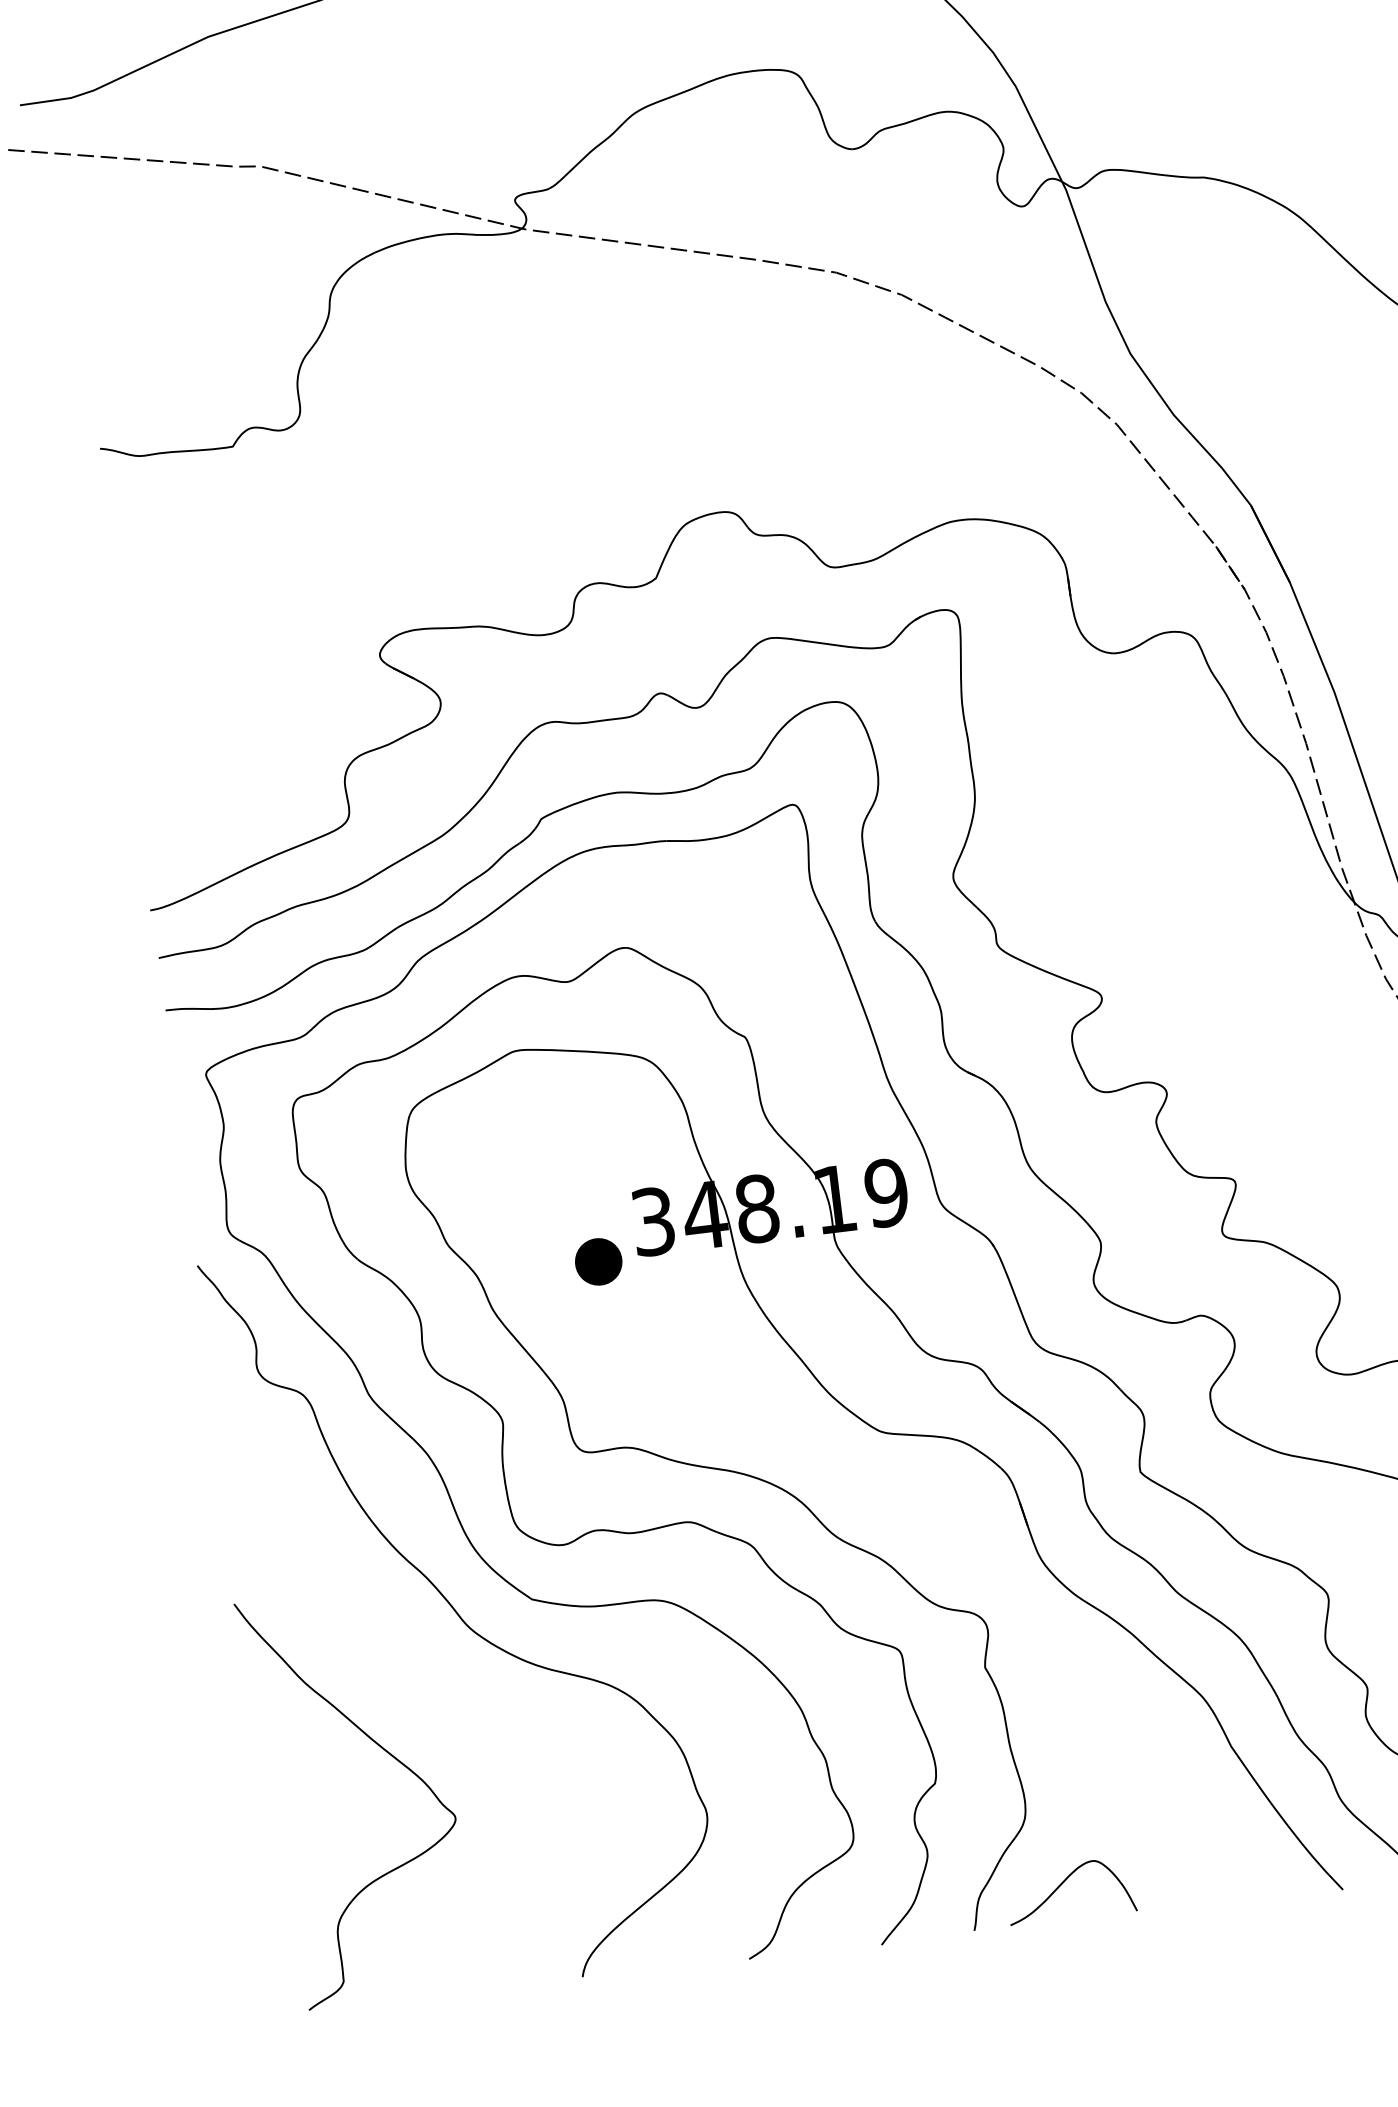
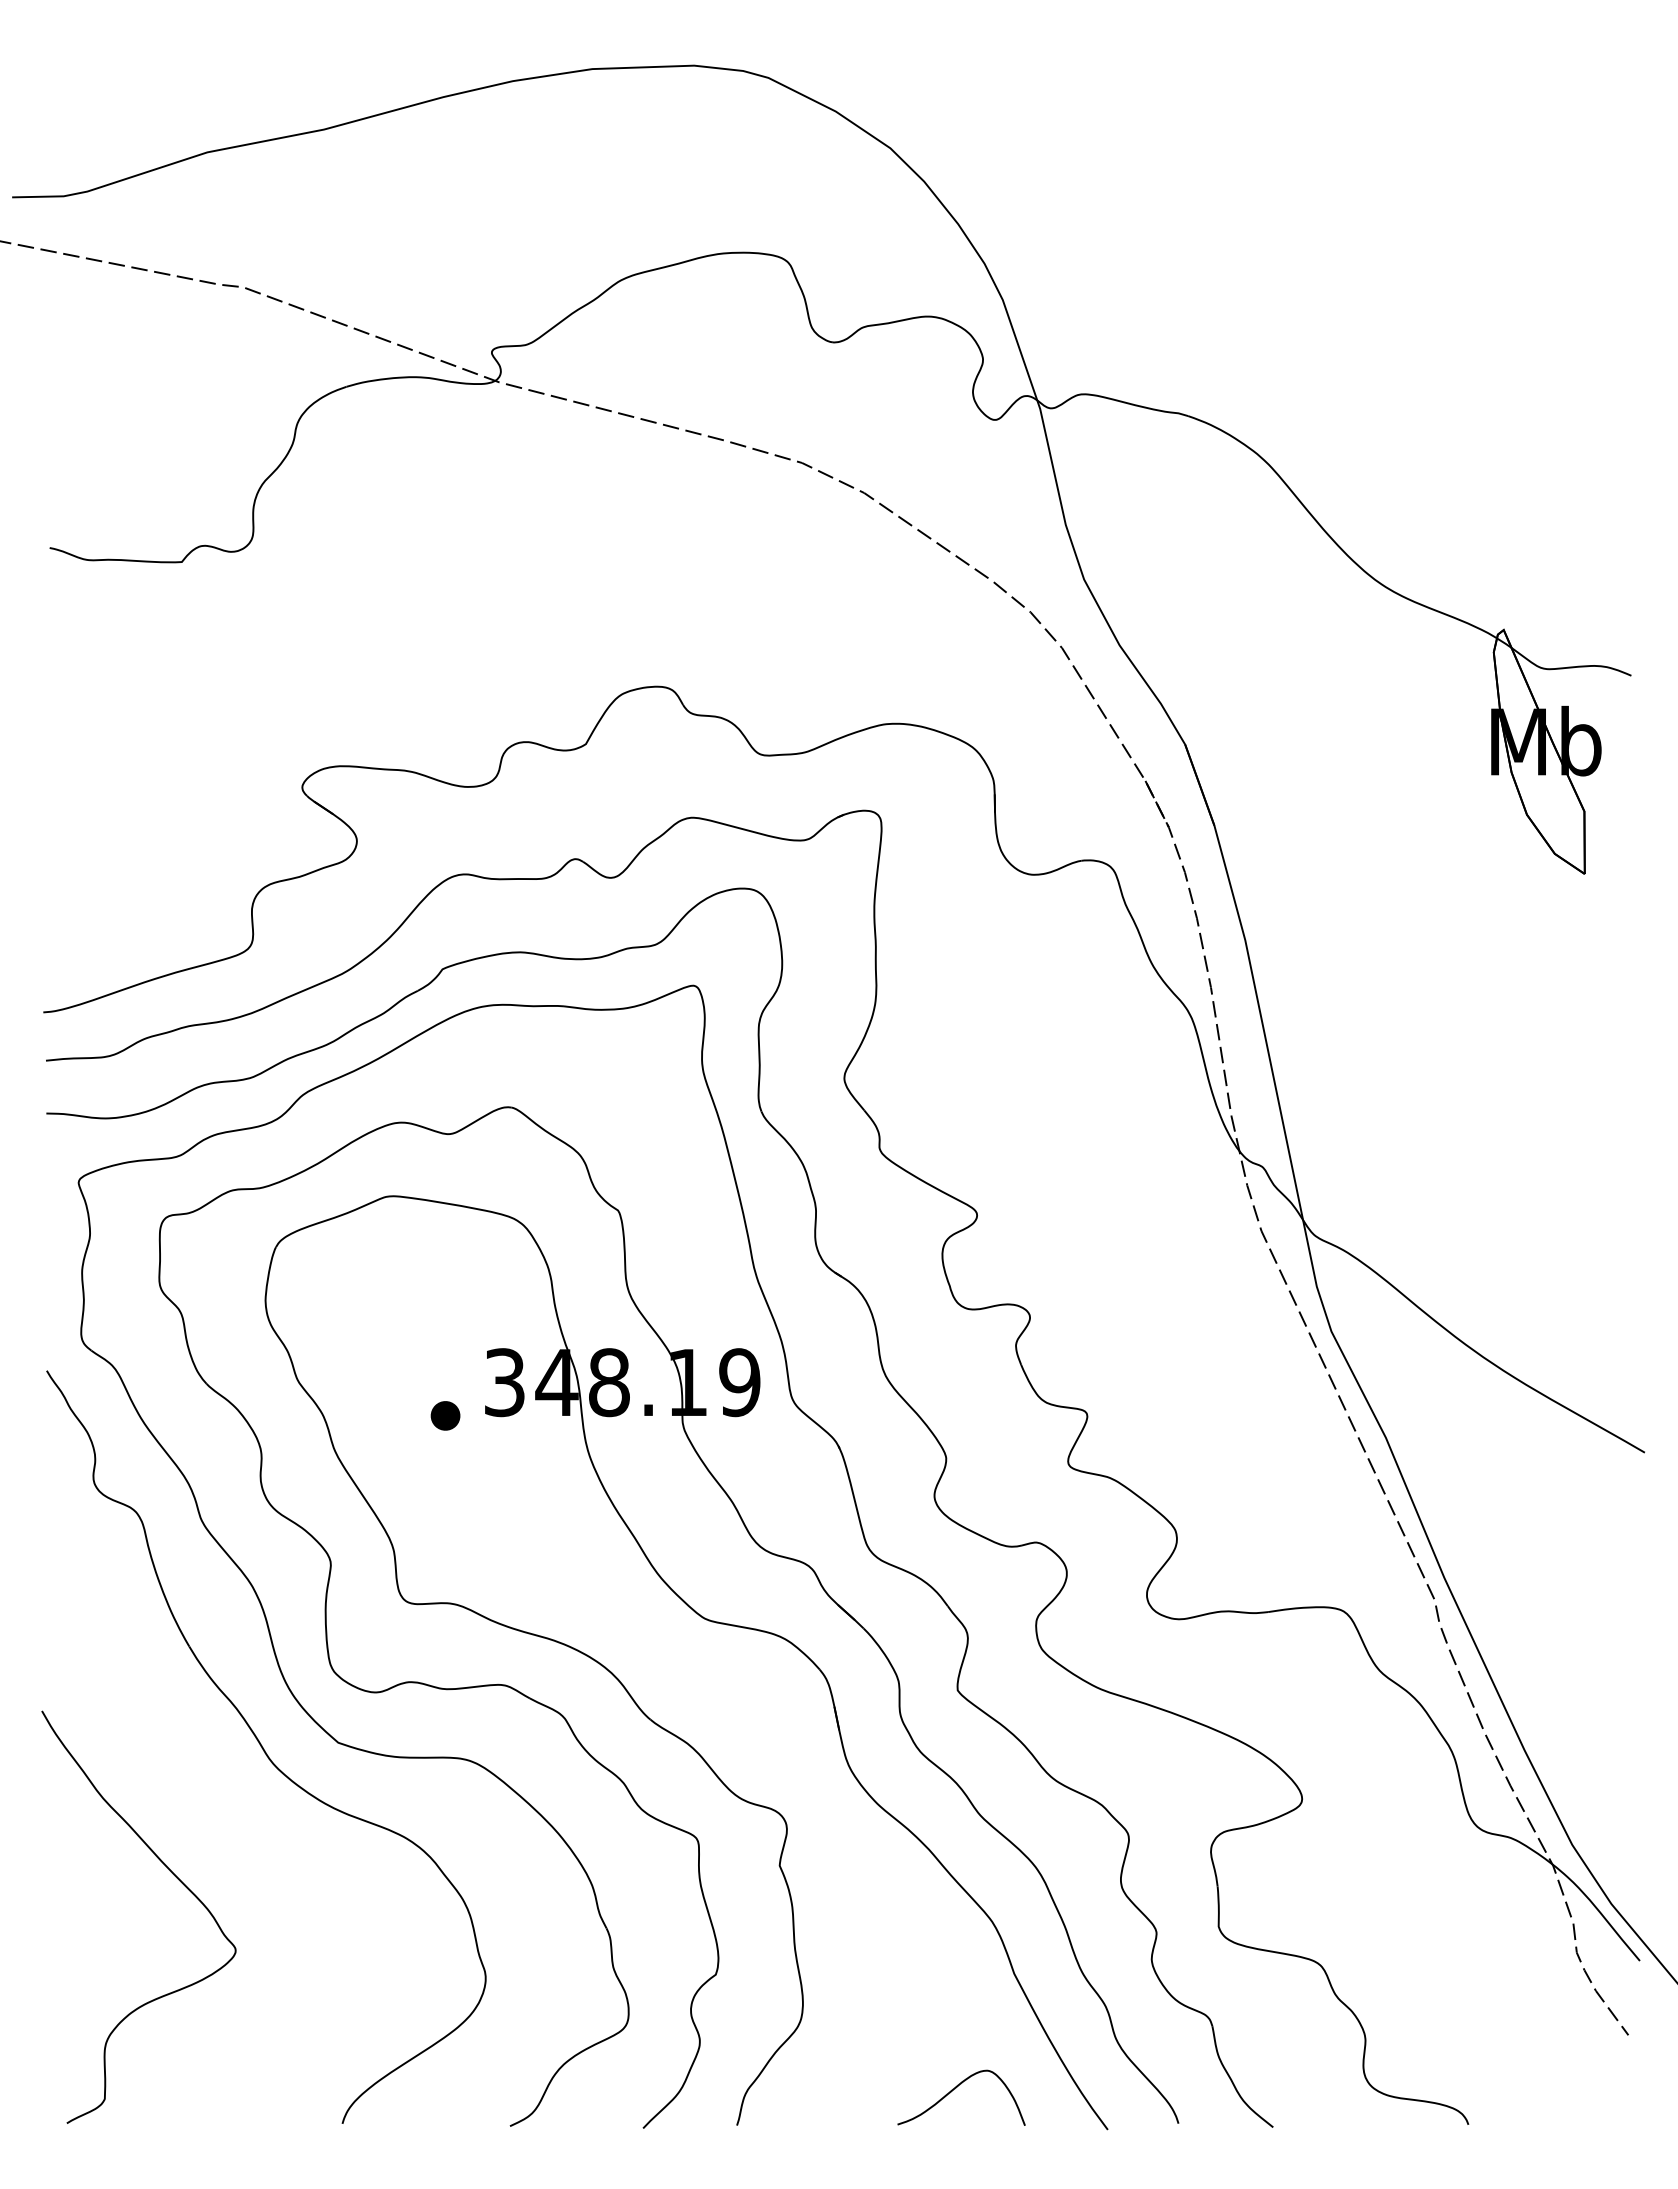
part: (598, 1261) -> (445, 1415), size x0.62
curve: (1064, 1882) -> (956, 2088), moved

